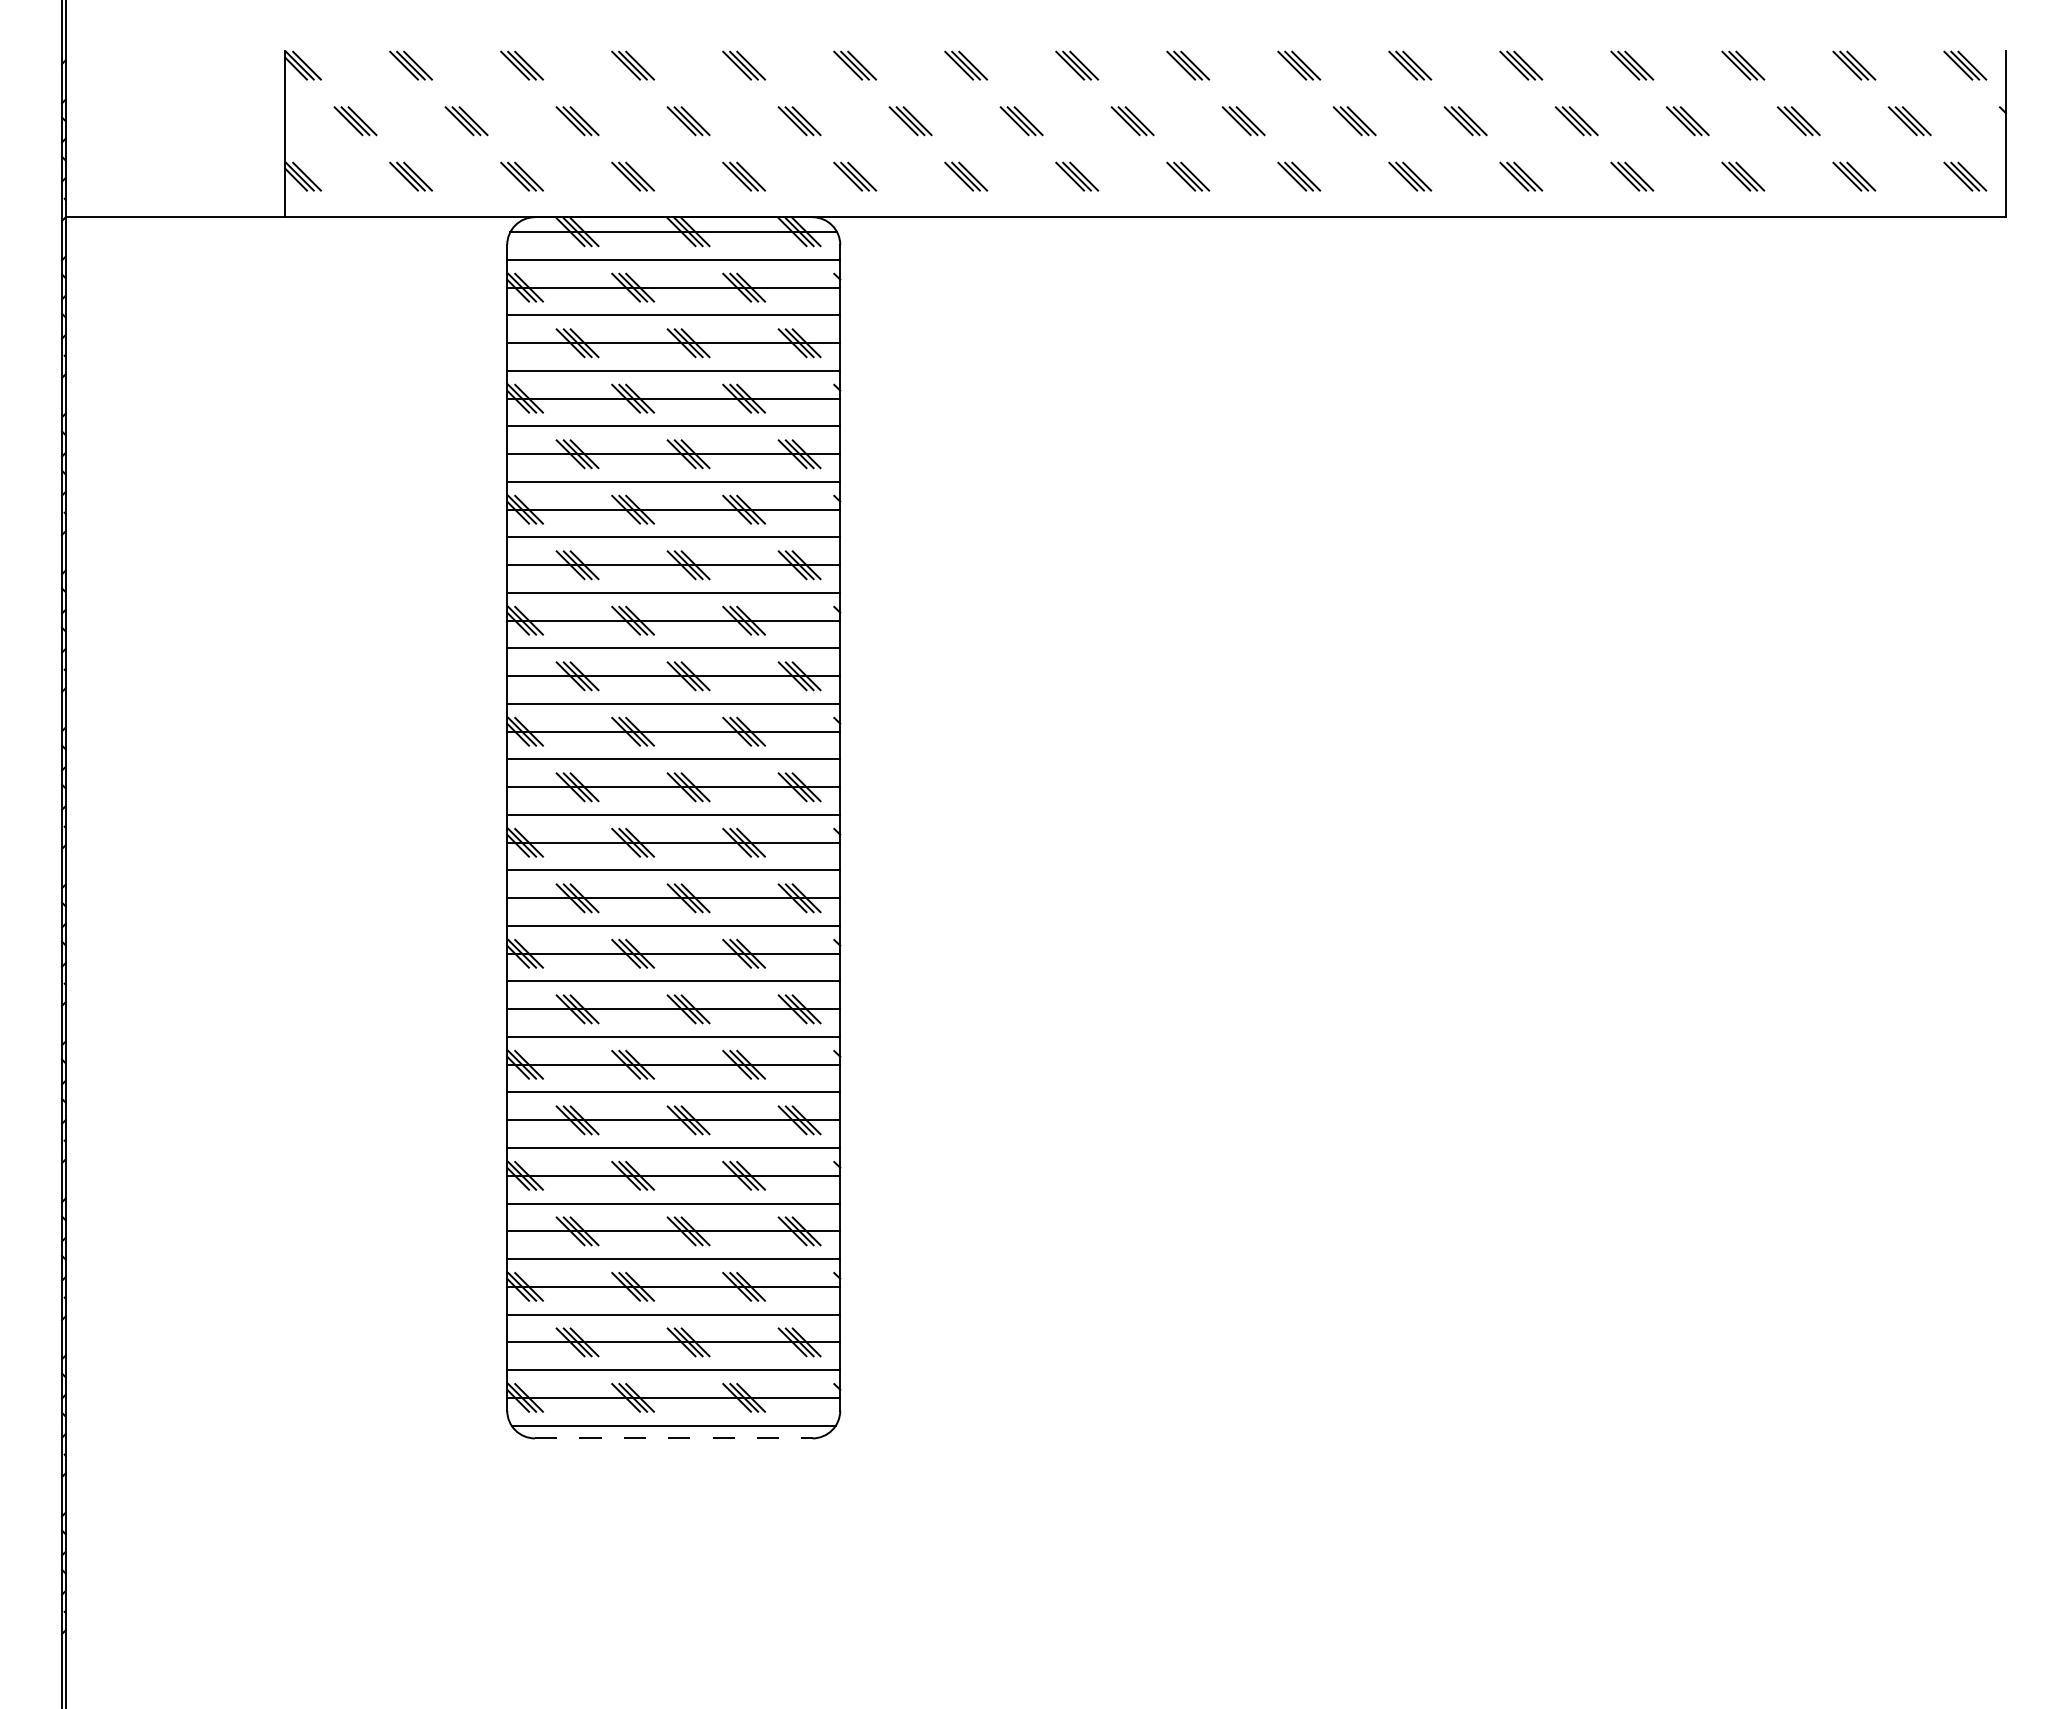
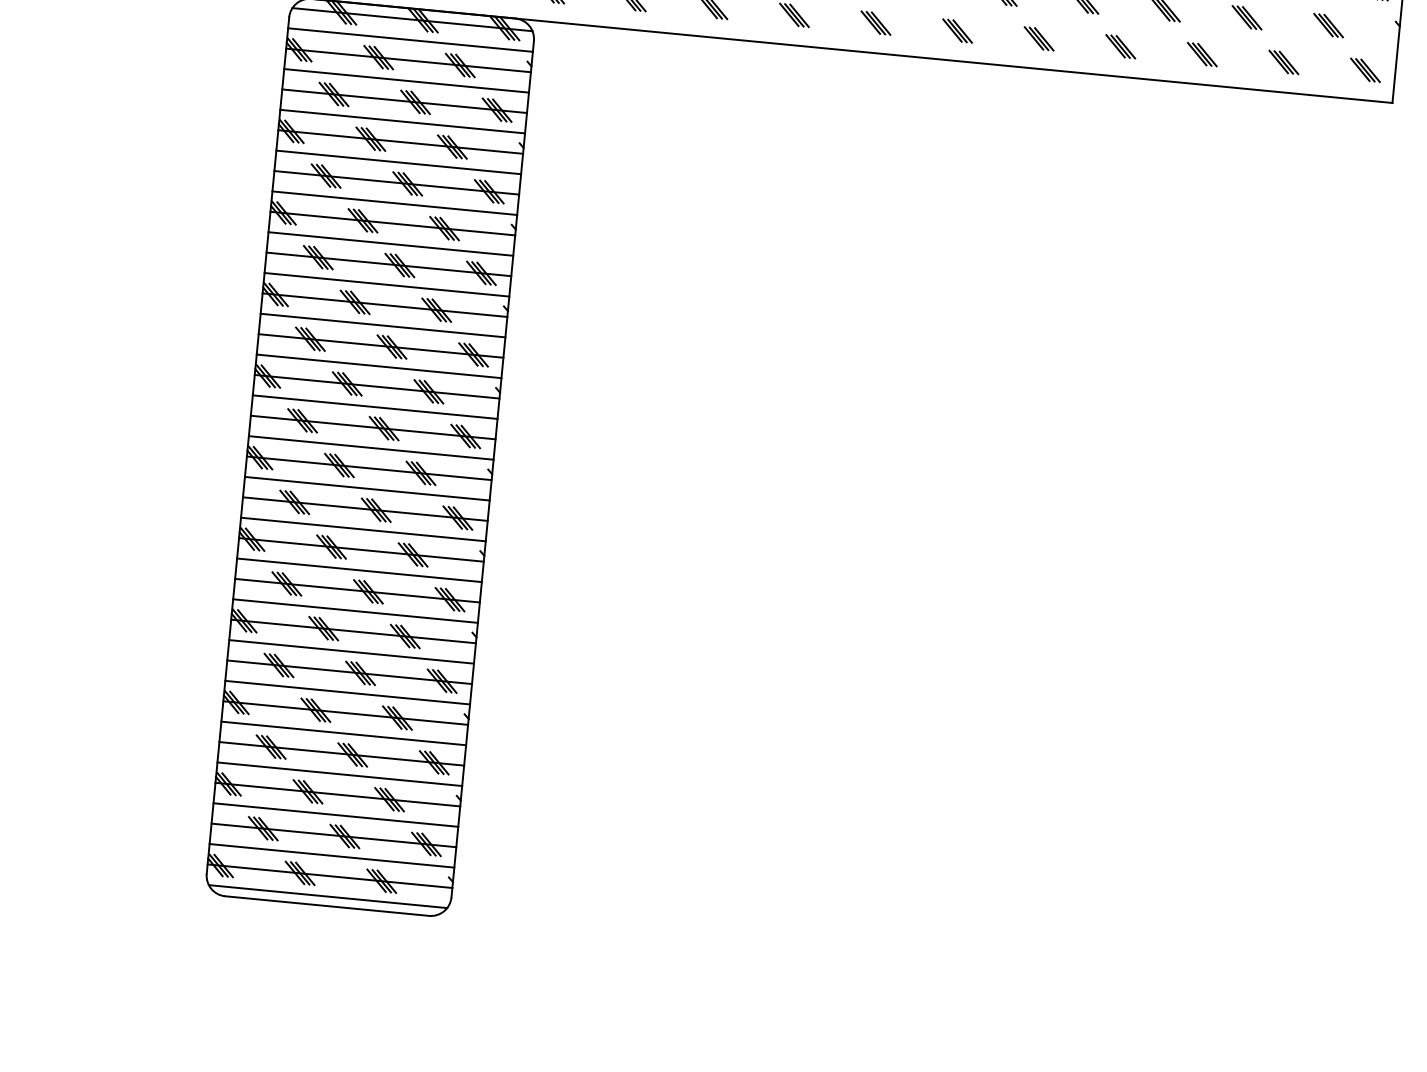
line: (673, 1438) -> (326, 906), dashed -> solid

